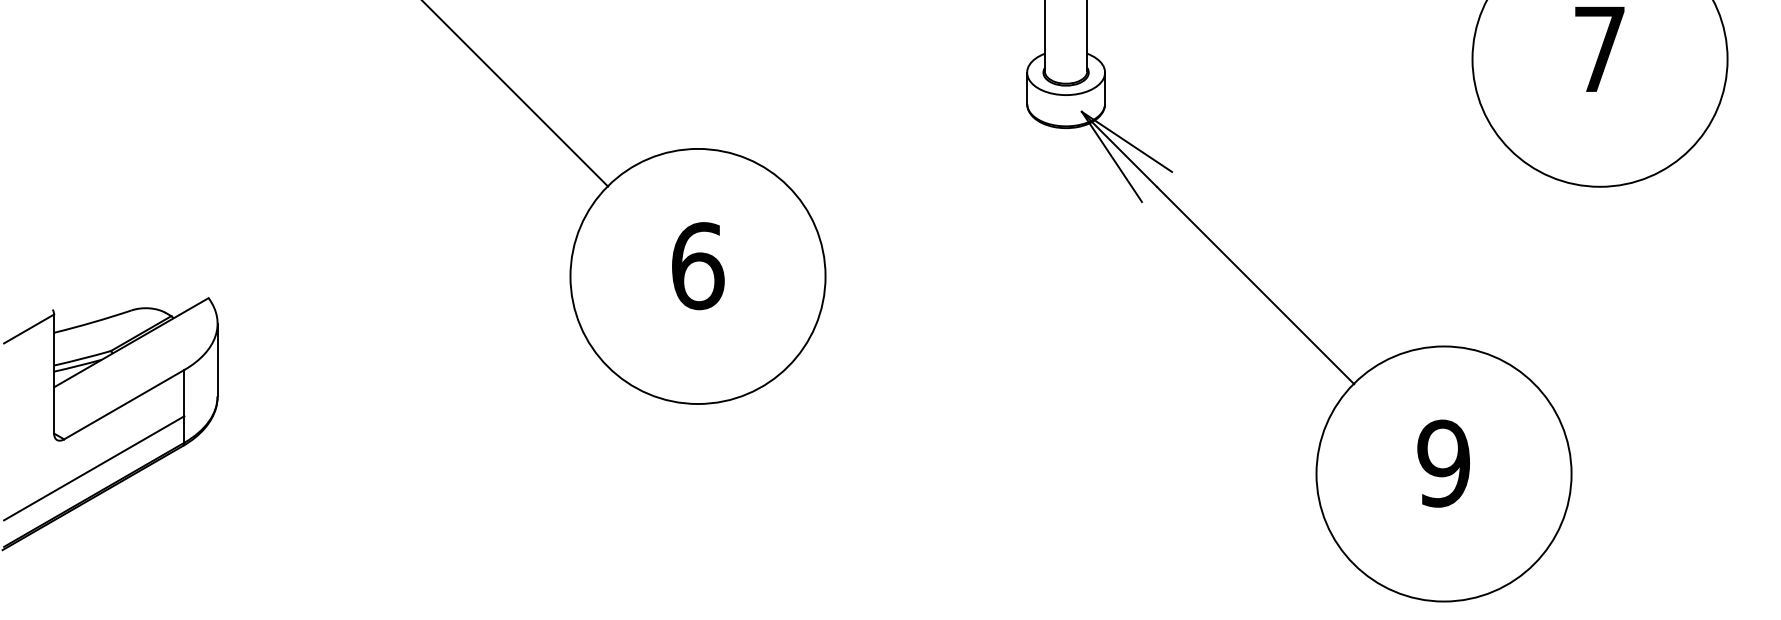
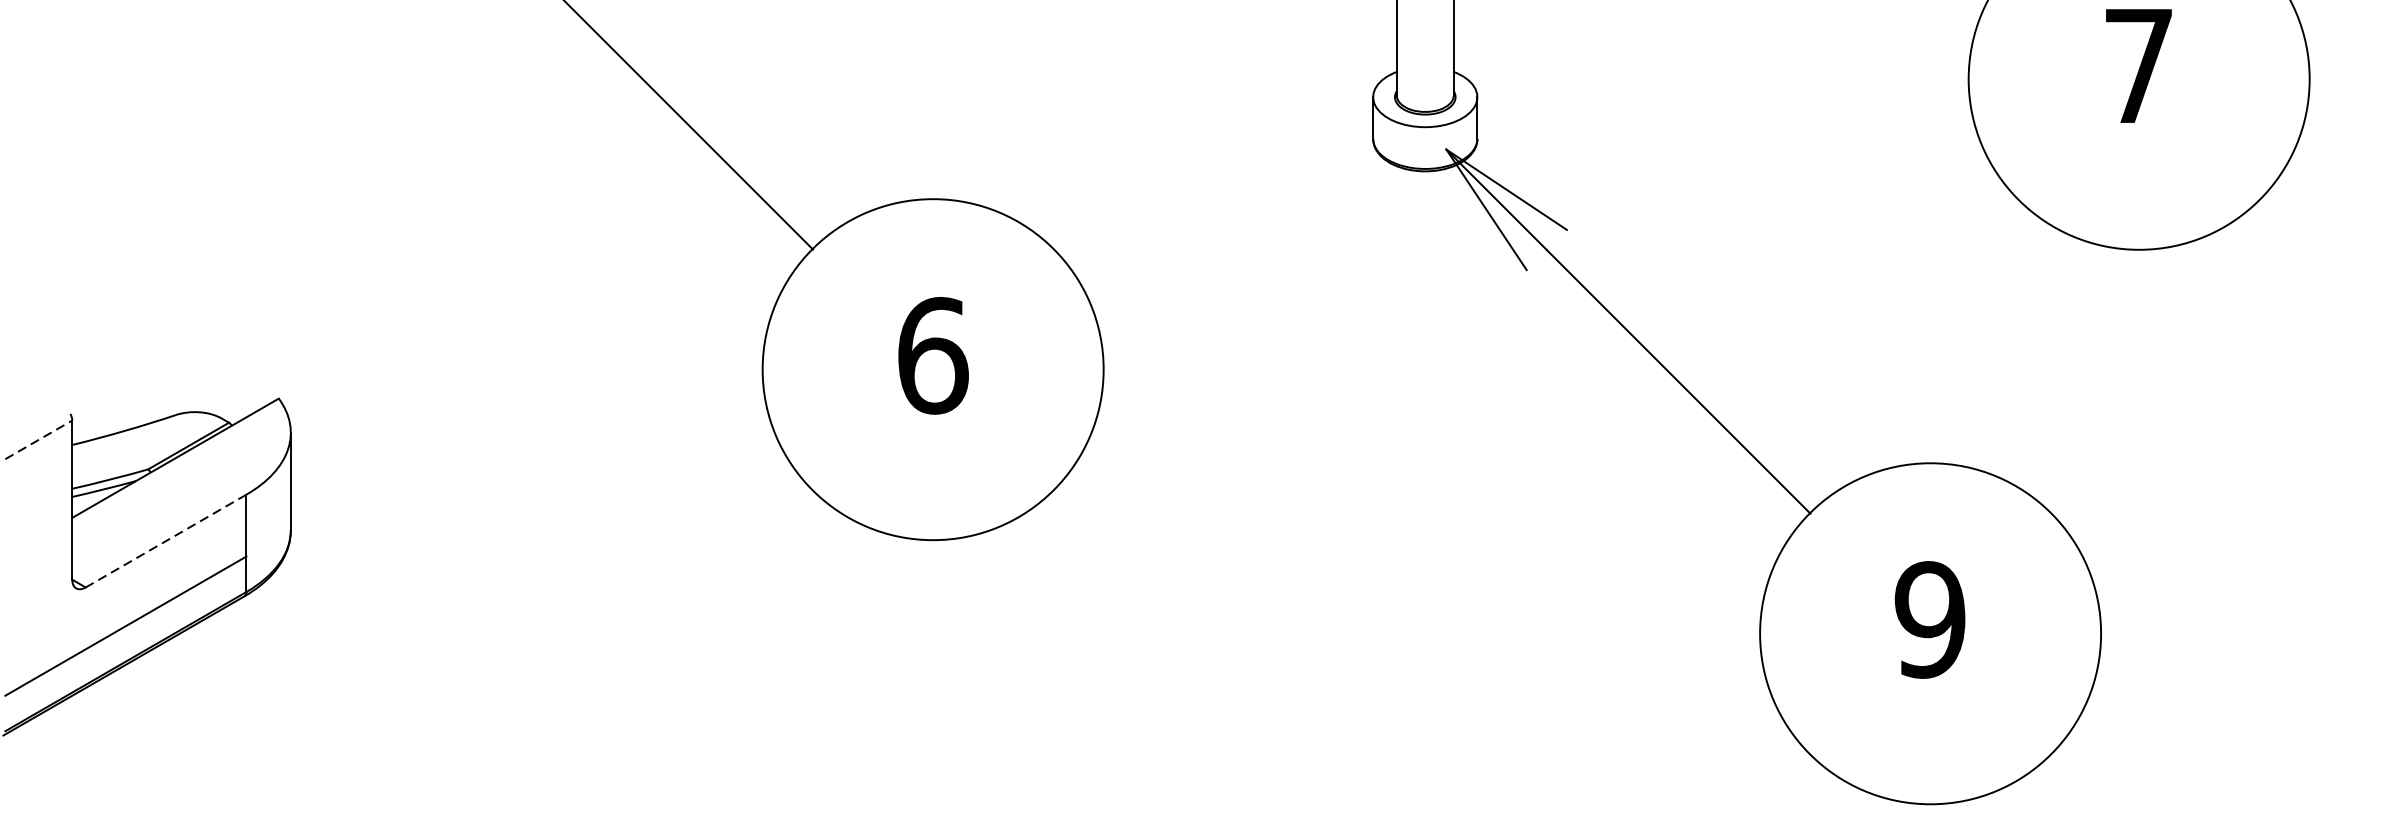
line: (29, 328) -> (39, 439), solid -> dashed
line: (123, 404) -> (165, 540), solid -> dashed

